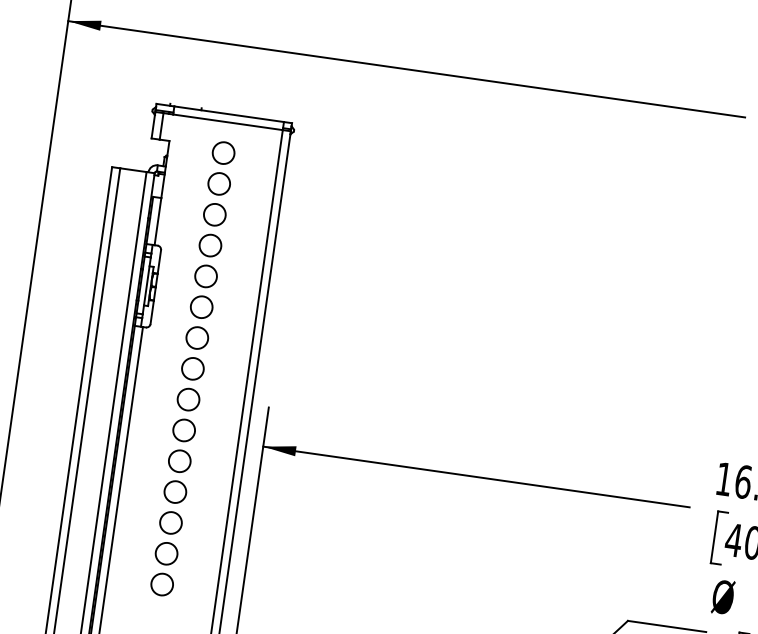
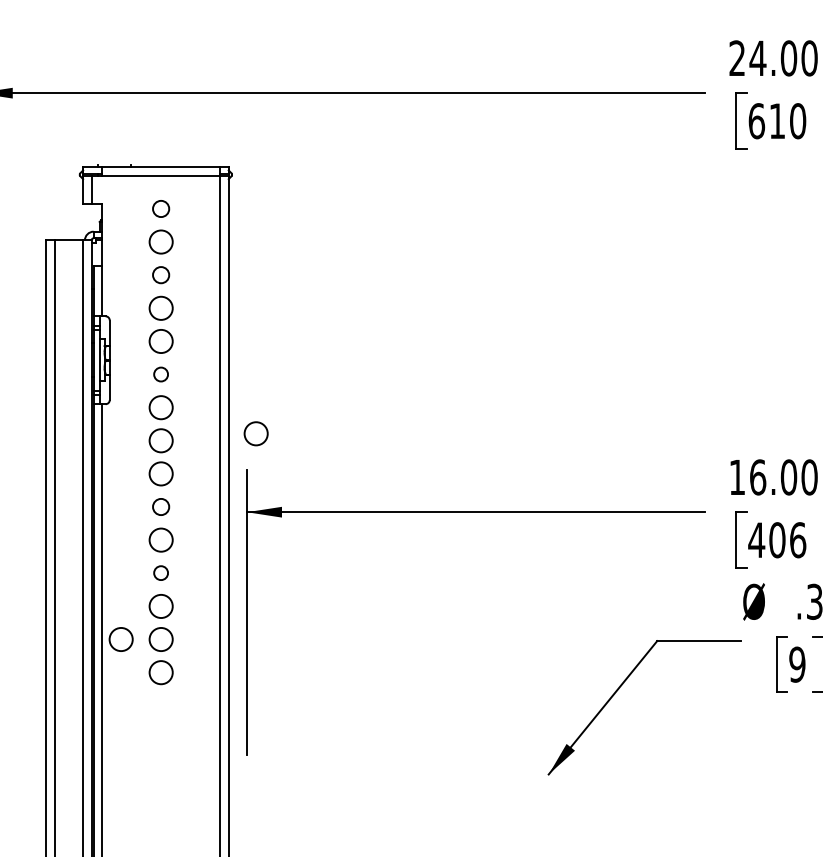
circle: (223, 152) -> (160, 208), size x0.7
circle: (214, 214) -> (160, 274), size x0.7
circle: (201, 307) -> (160, 374), size x0.6
circle: (281, 374) -> (255, 433), added
circle: (183, 429) -> (160, 506), size x0.7
circle: (174, 491) -> (160, 572), size x0.6
circle: (128, 548) -> (120, 639), added

